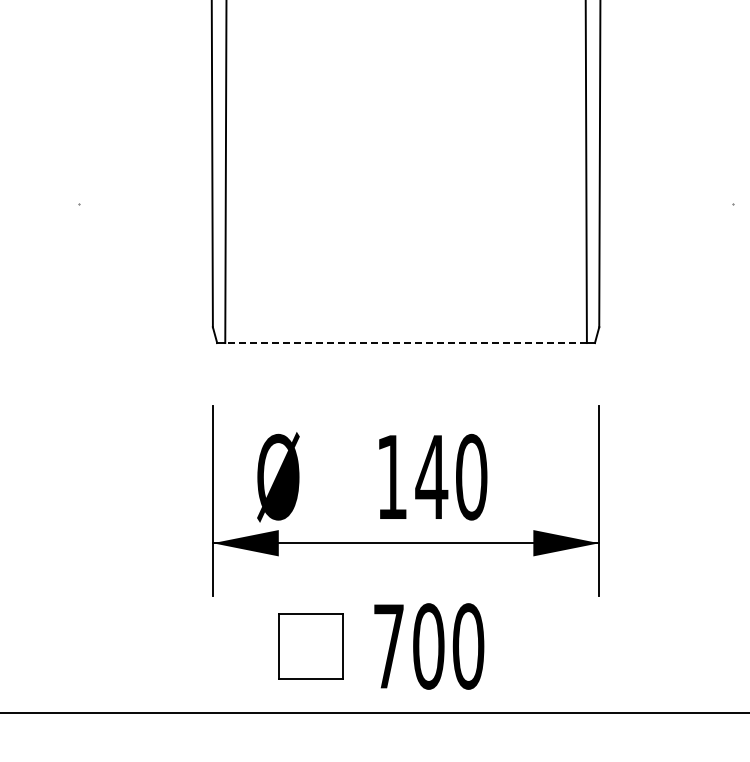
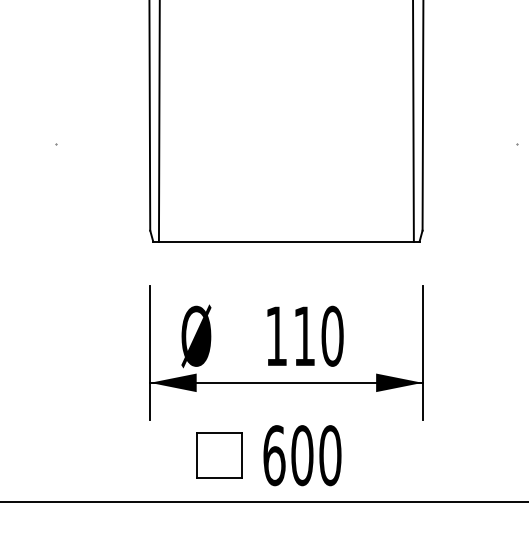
line: (406, 343) -> (286, 242), dashed -> solid
text: (431, 476) -> (304, 335), 140 -> 110
text: (388, 646) -> (274, 455), 700 -> 600

